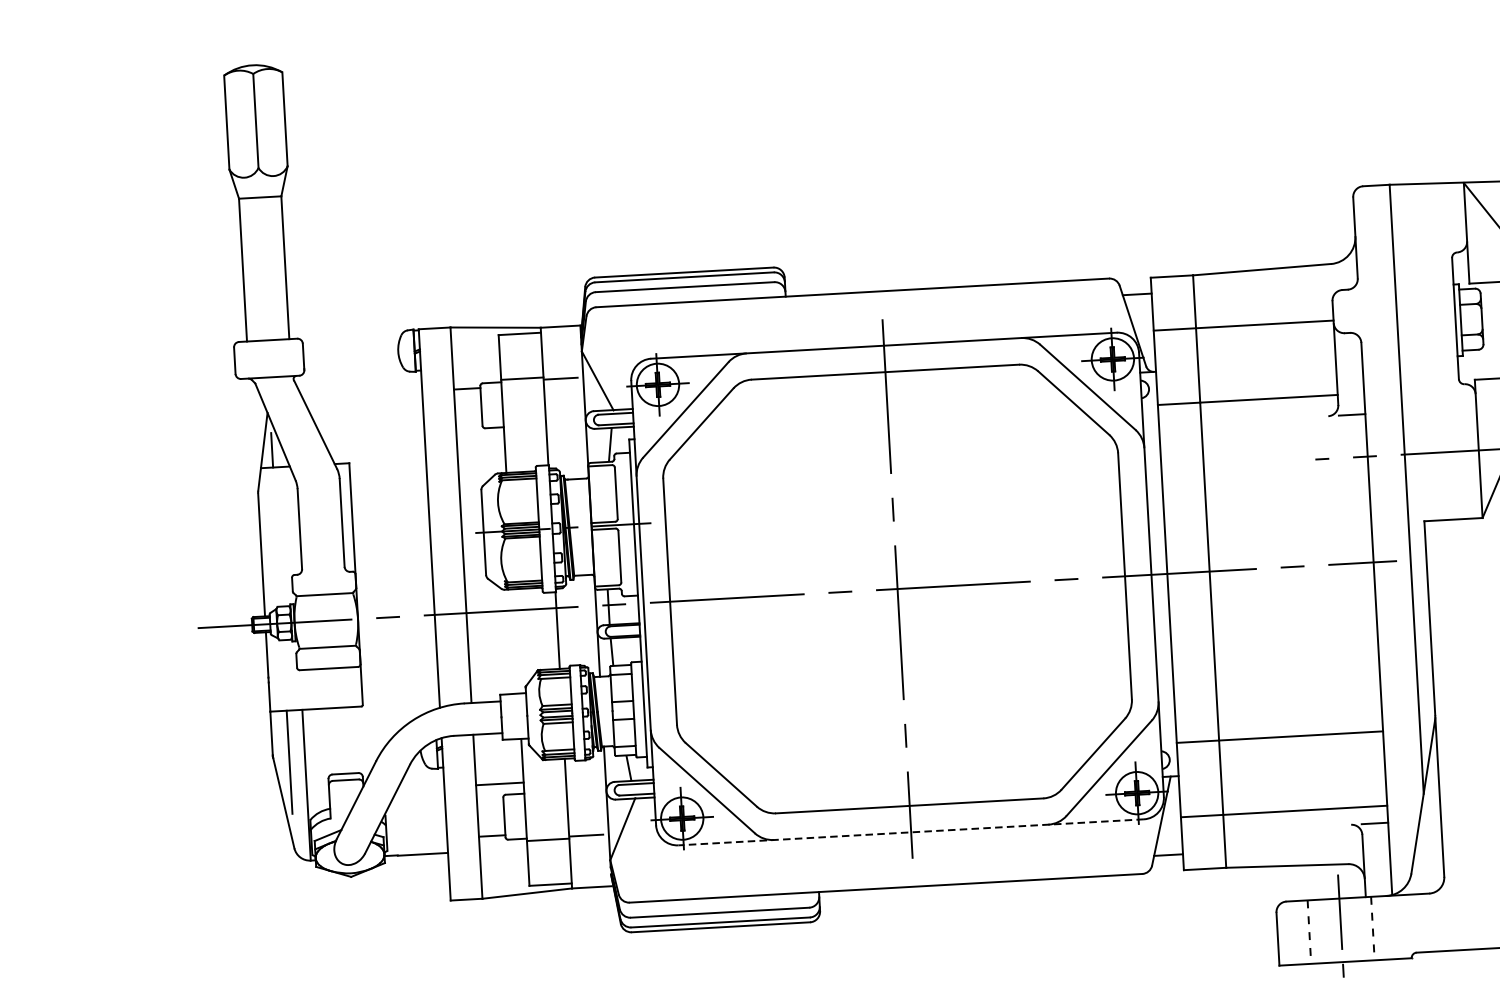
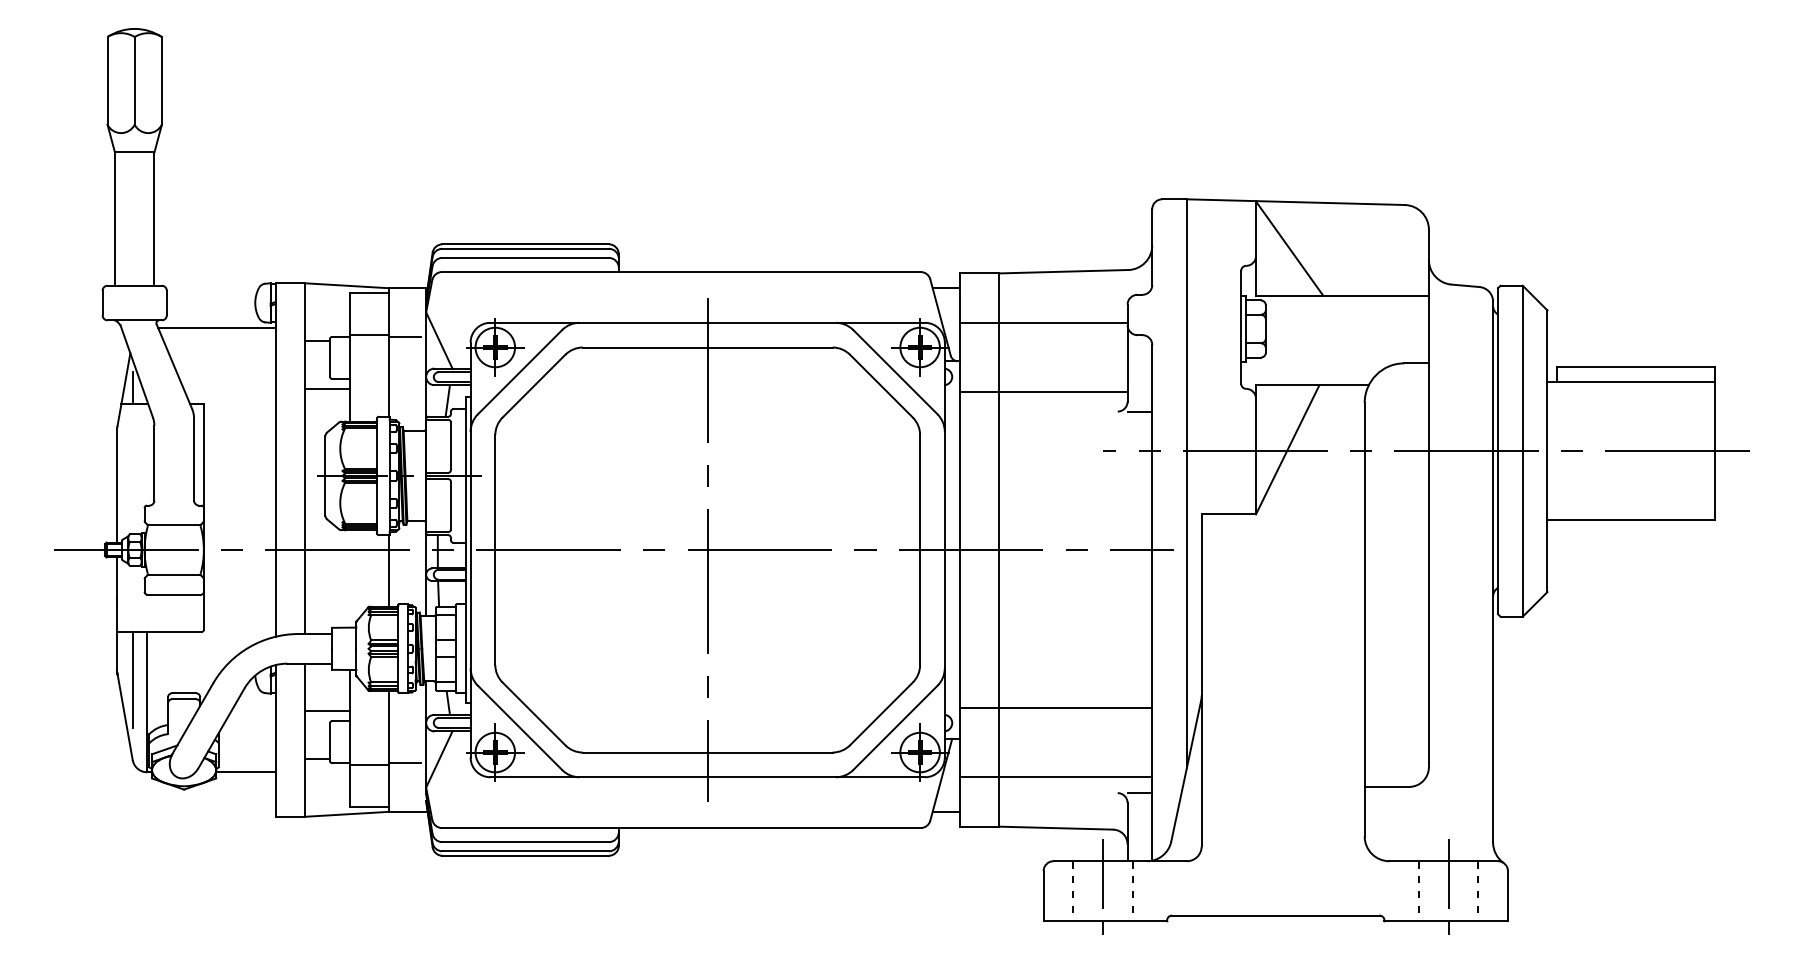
line: (358, 380) -> (216, 327), added
line: (480, 439) -> (327, 389), added
line: (910, 832) -> (707, 777), dashed -> solid

